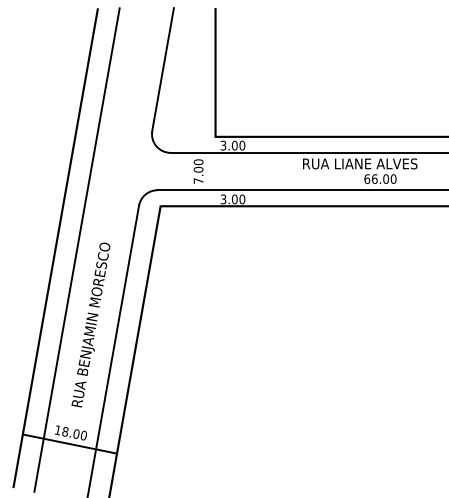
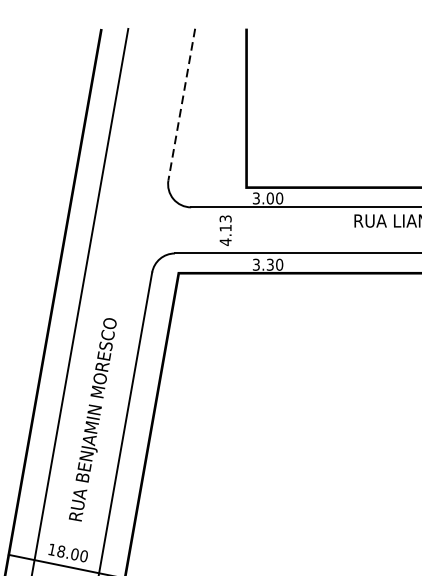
line: (163, 70) -> (182, 105), solid -> dashed
text: (198, 171) -> (225, 230), 7.00 -> 4.13
text: (234, 199) -> (269, 264), 3.00 -> 3.30

